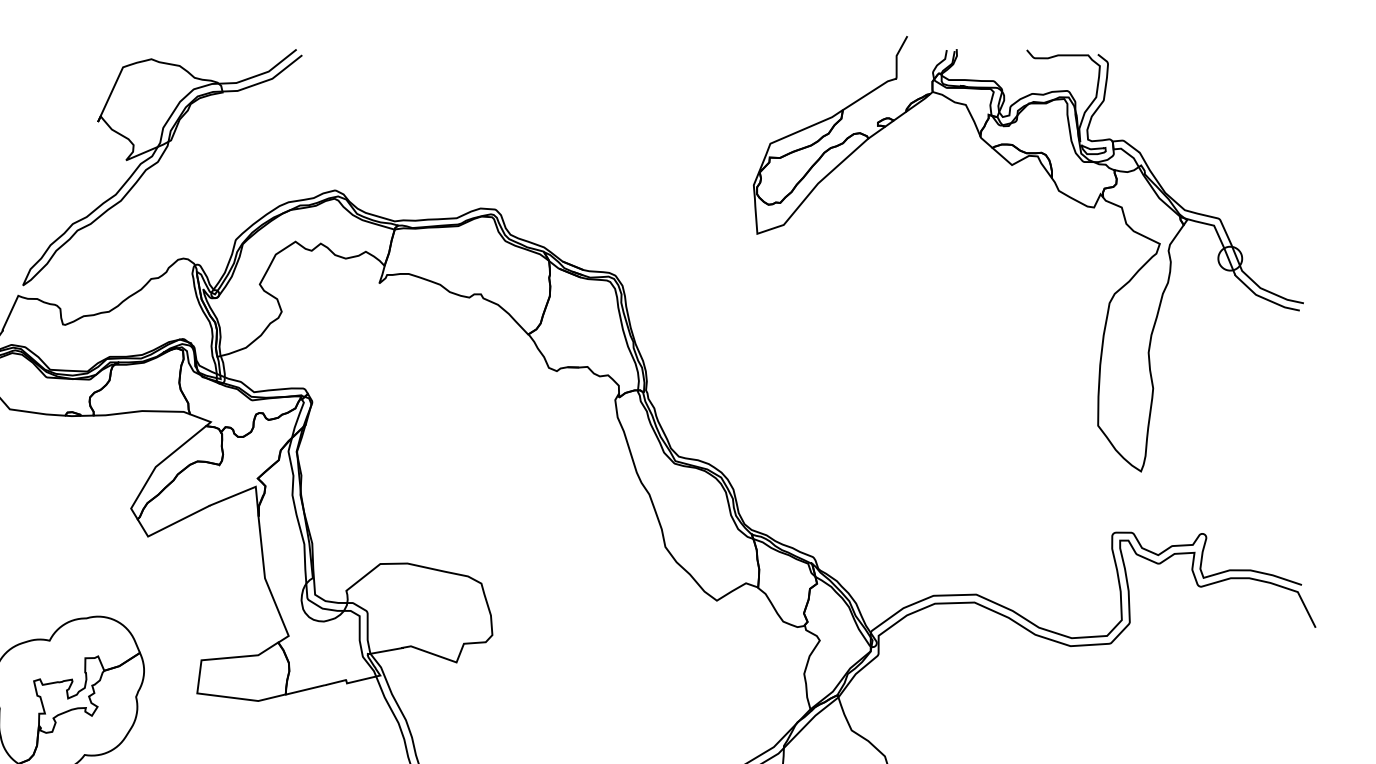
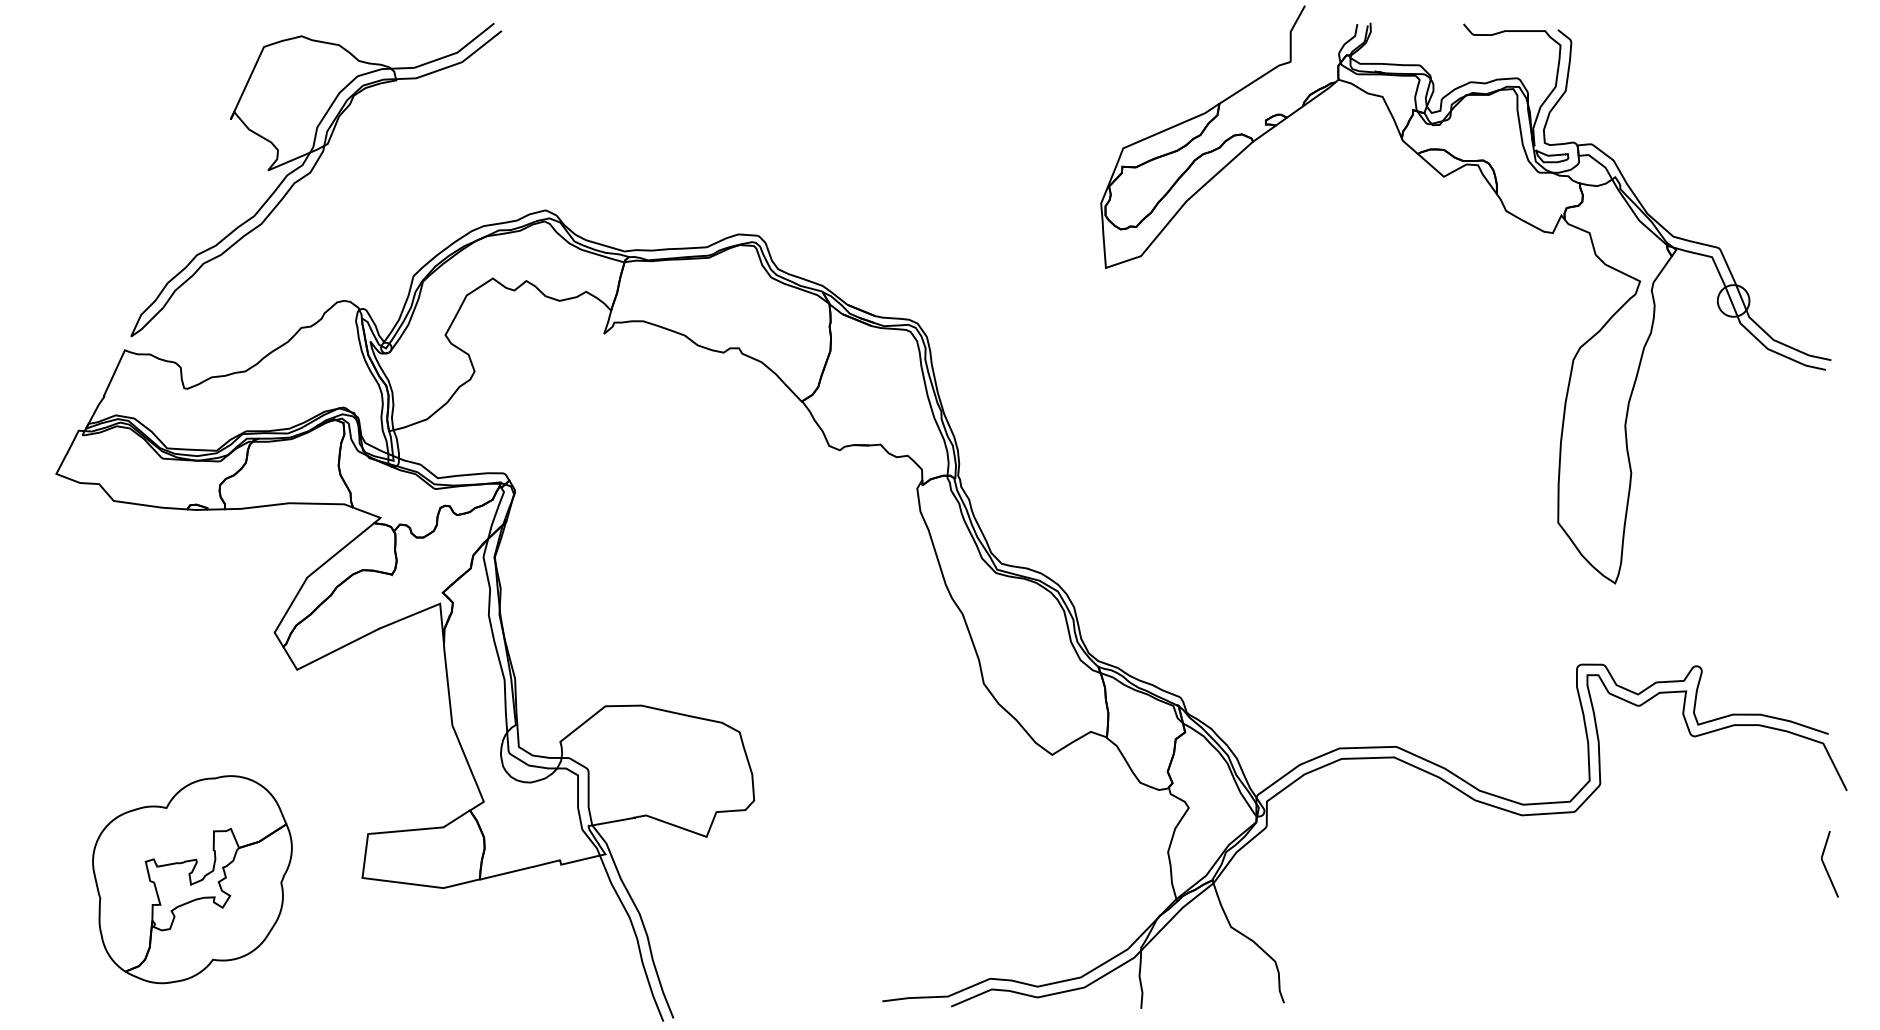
curve: (1299, 683) -> (1825, 865), added

